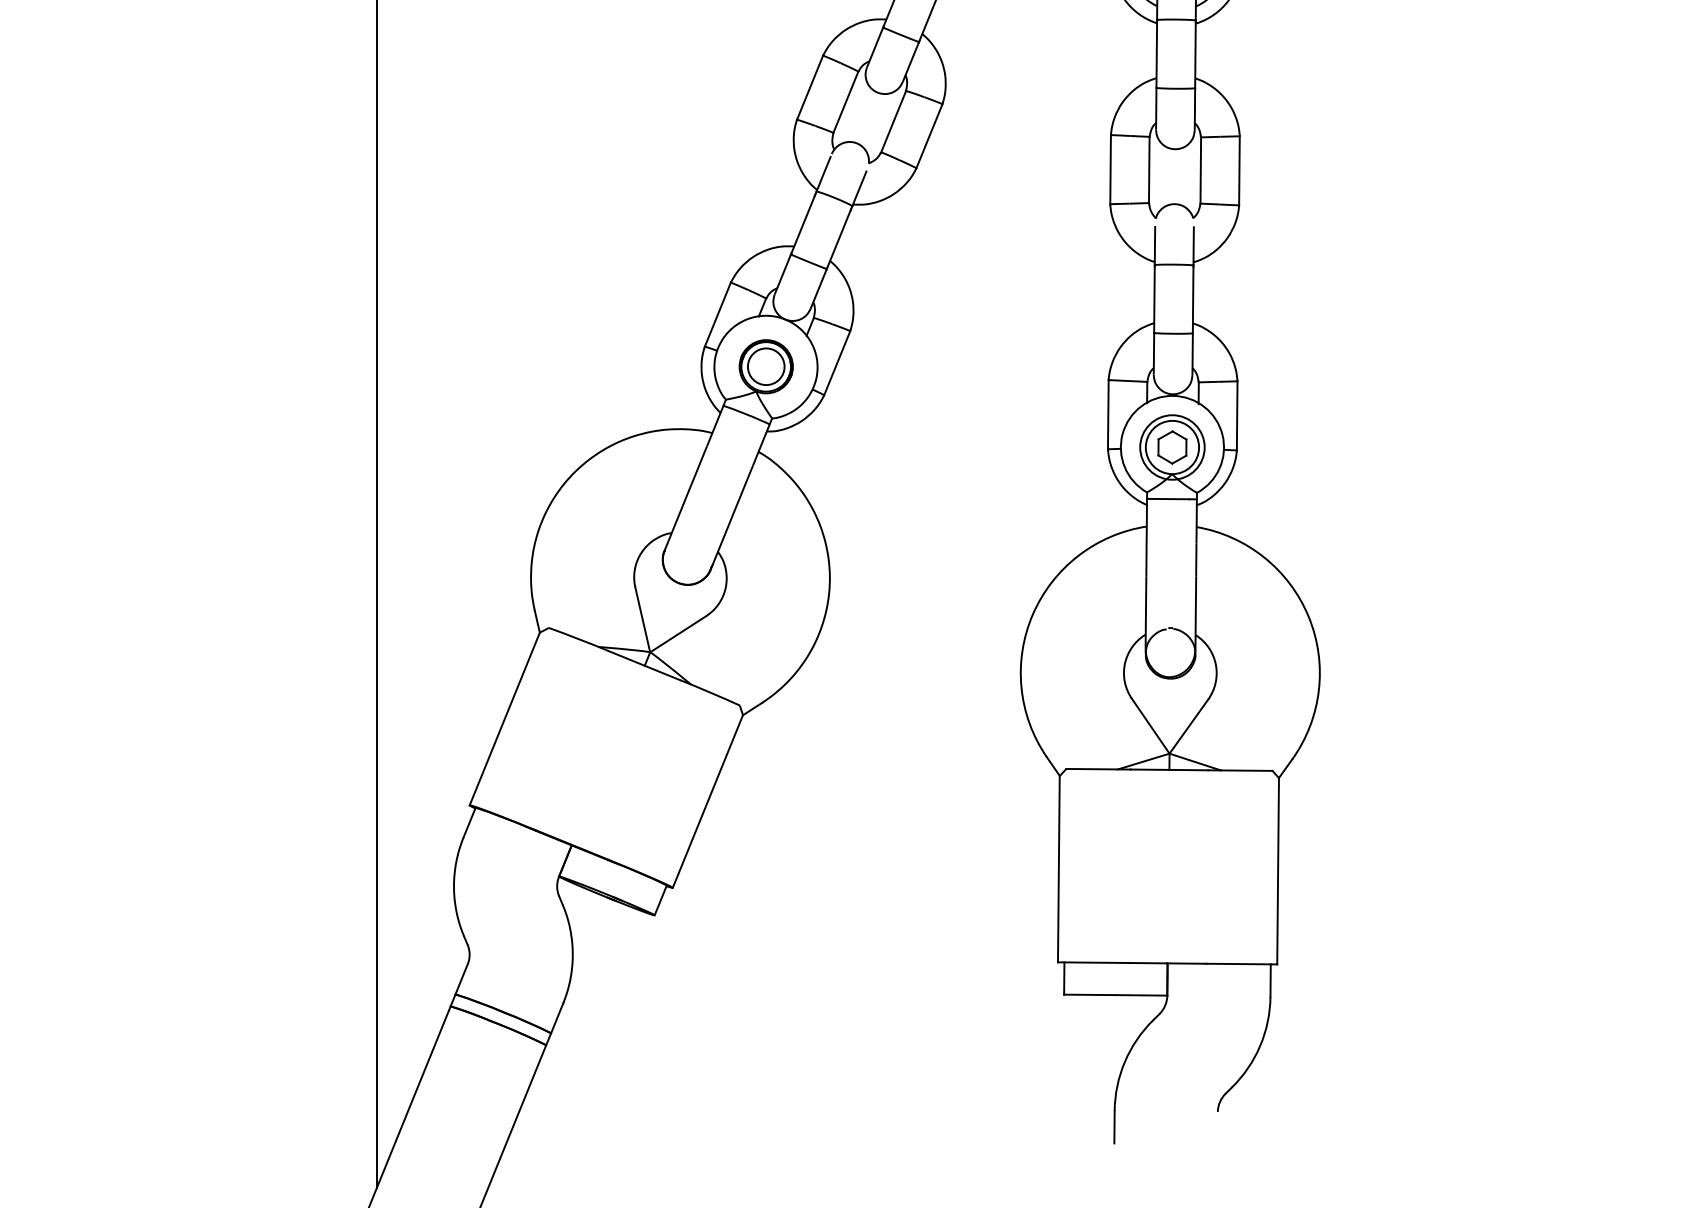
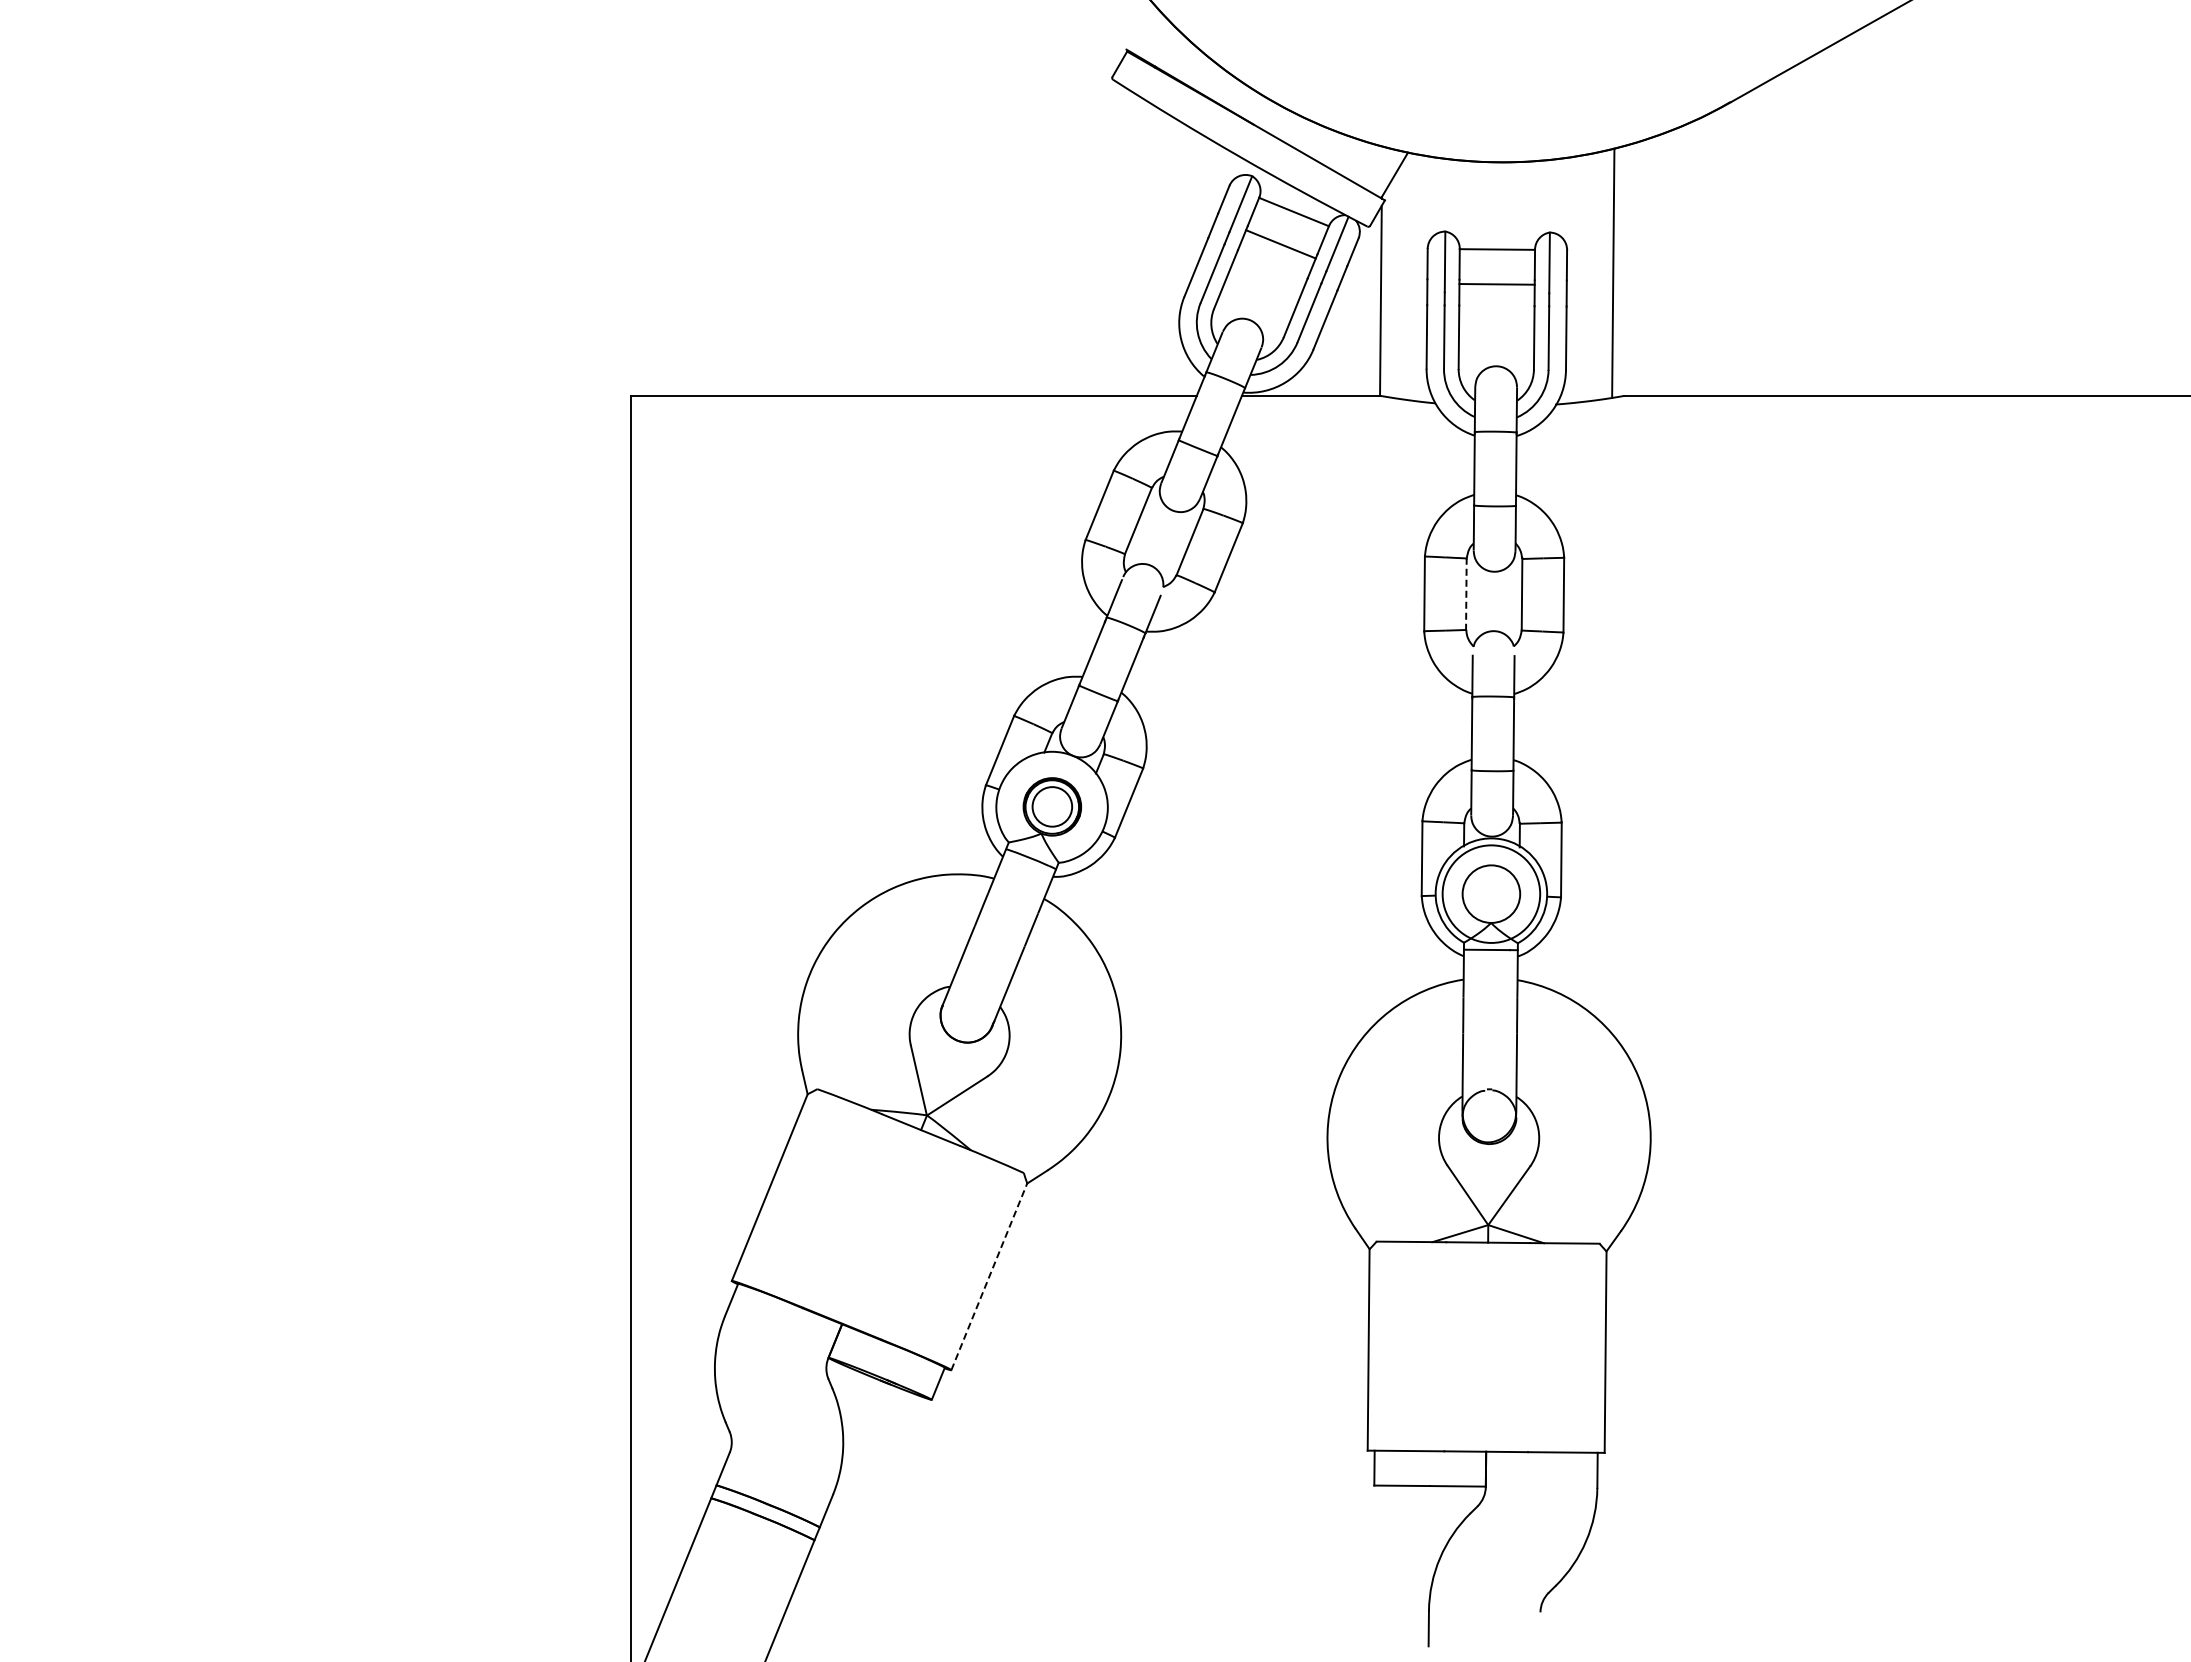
line: (1149, 170) -> (1466, 594), solid -> dashed
part: (1172, 446) -> (1491, 893), removed
circle: (1172, 447) -> (1491, 894), size x1.4
line: (708, 801) -> (989, 1276), solid -> dashed

